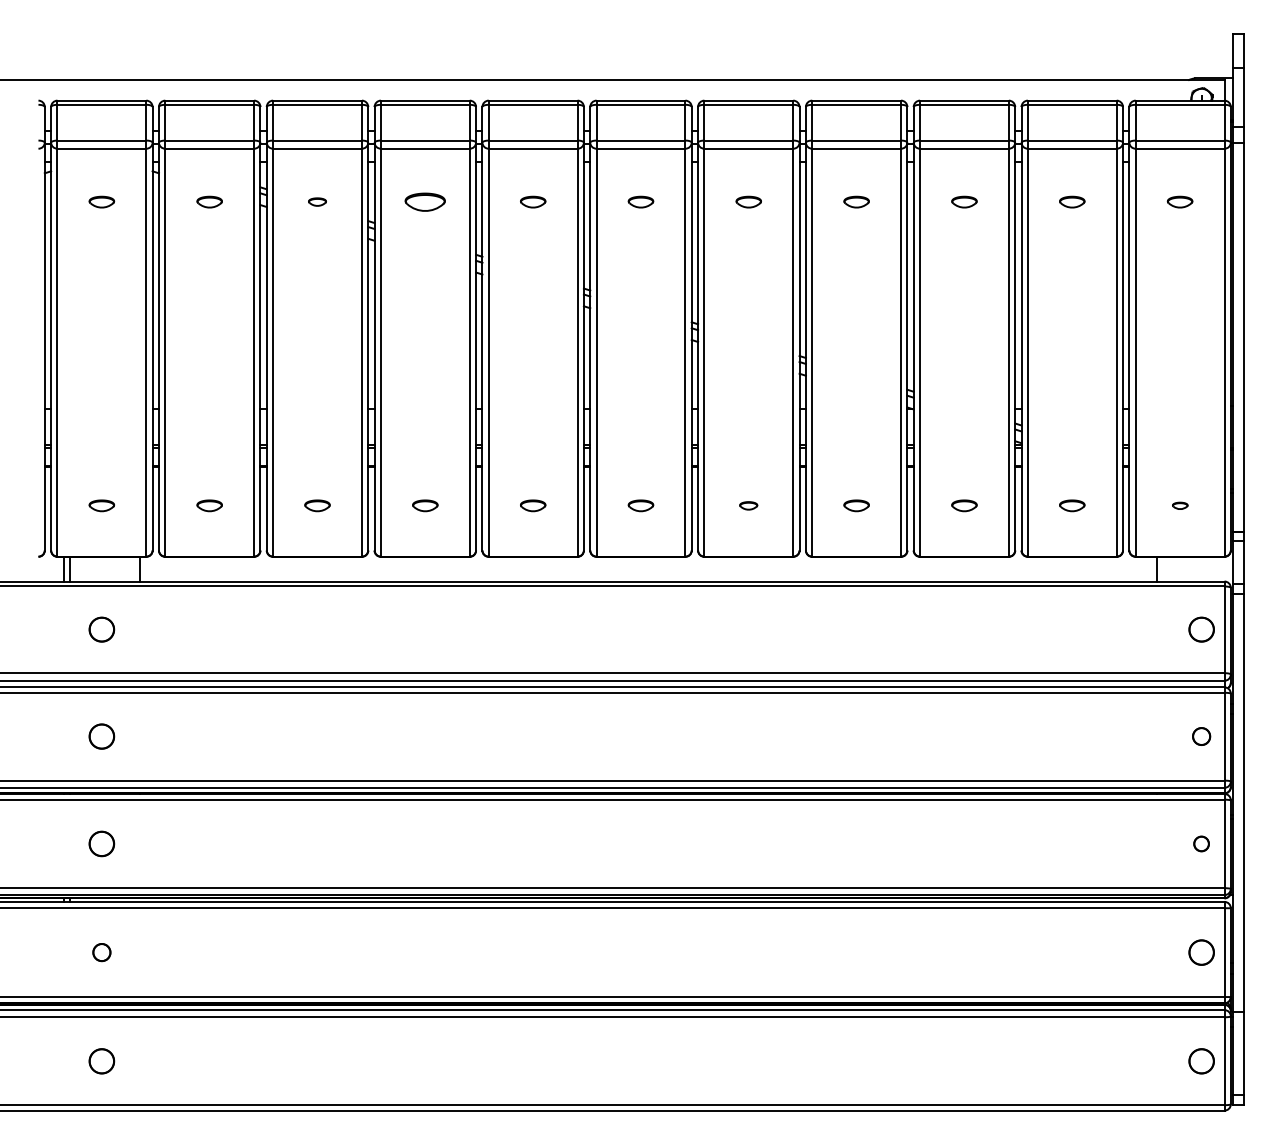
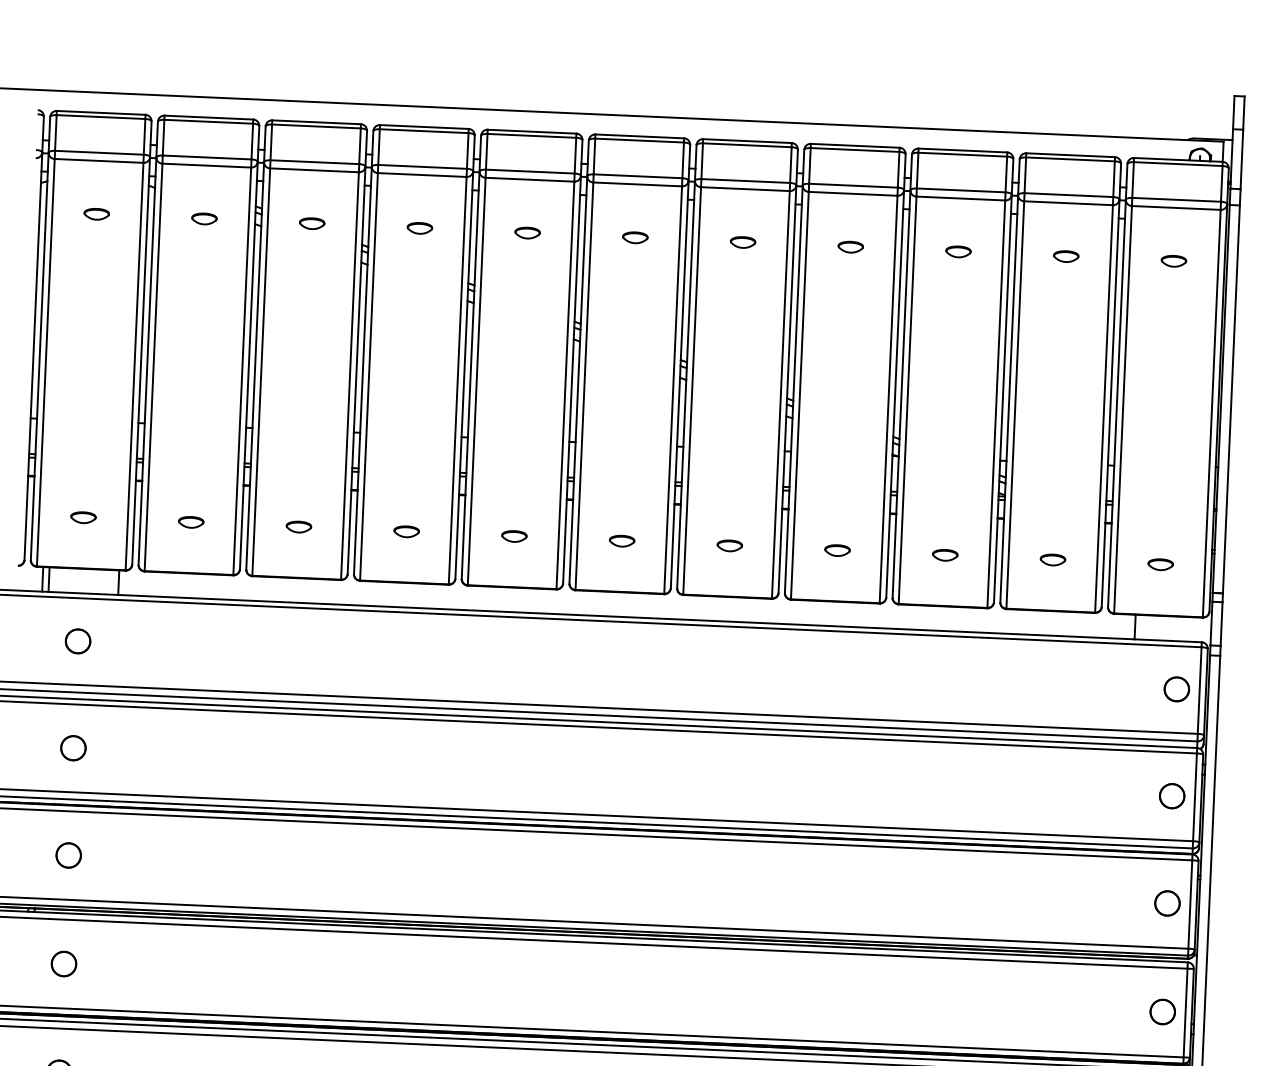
part: (317, 201) -> (312, 223), size x1.43
part: (425, 201) -> (420, 227), size x0.62
part: (748, 505) -> (729, 545), size x1.43
part: (1180, 505) -> (1161, 564), size x1.67
part: (1201, 736) -> (1172, 796), size x1.43
part: (1201, 843) -> (1167, 903), size x1.67
part: (101, 952) -> (63, 963), size x1.43

